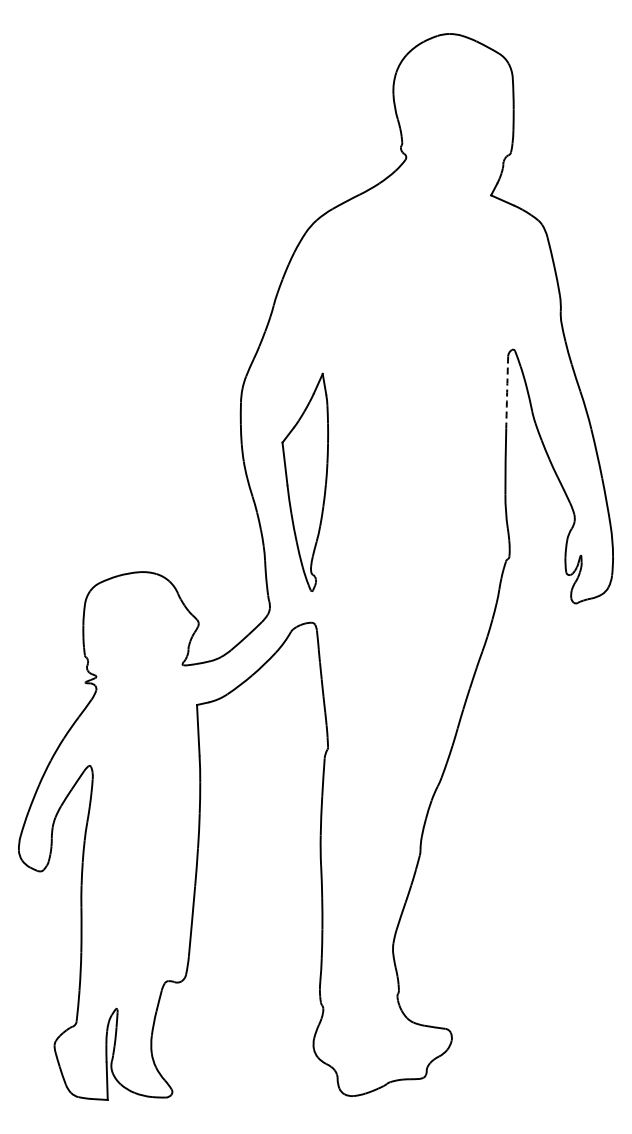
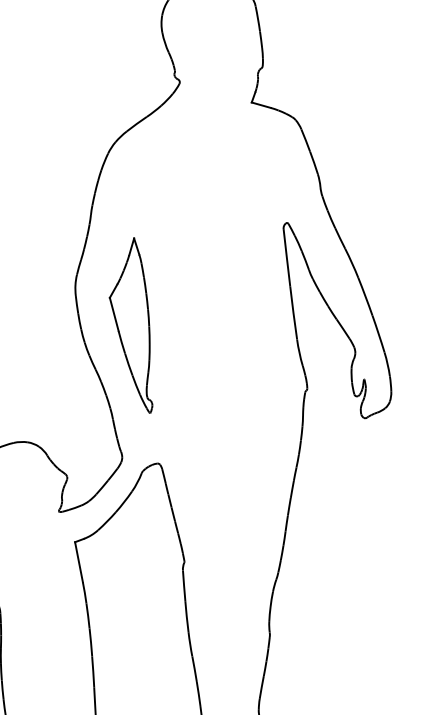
arc: (507, 392) -> (287, 257), dashed -> solid
part: (305, 481) -> (132, 326), moved

